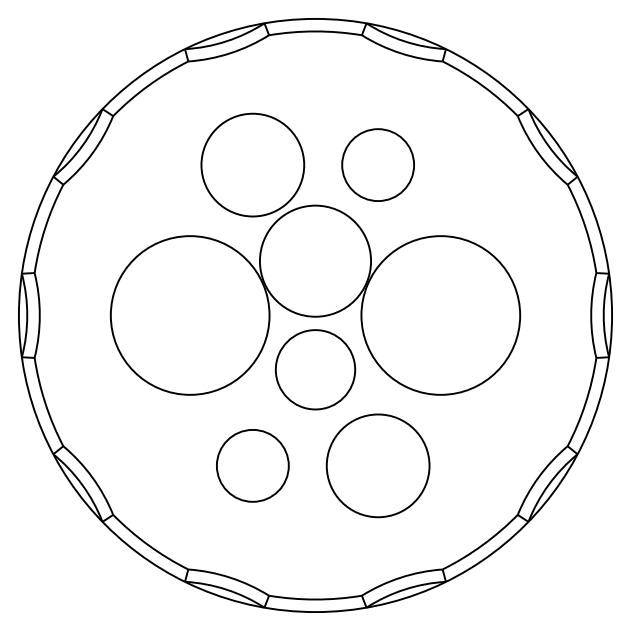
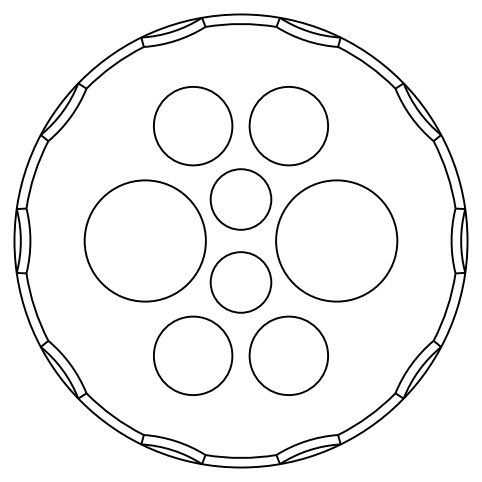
circle: (377, 164) -> (288, 125), size x1.43
circle: (315, 260) -> (241, 198), size x0.71
circle: (252, 465) -> (192, 355), size x1.43

